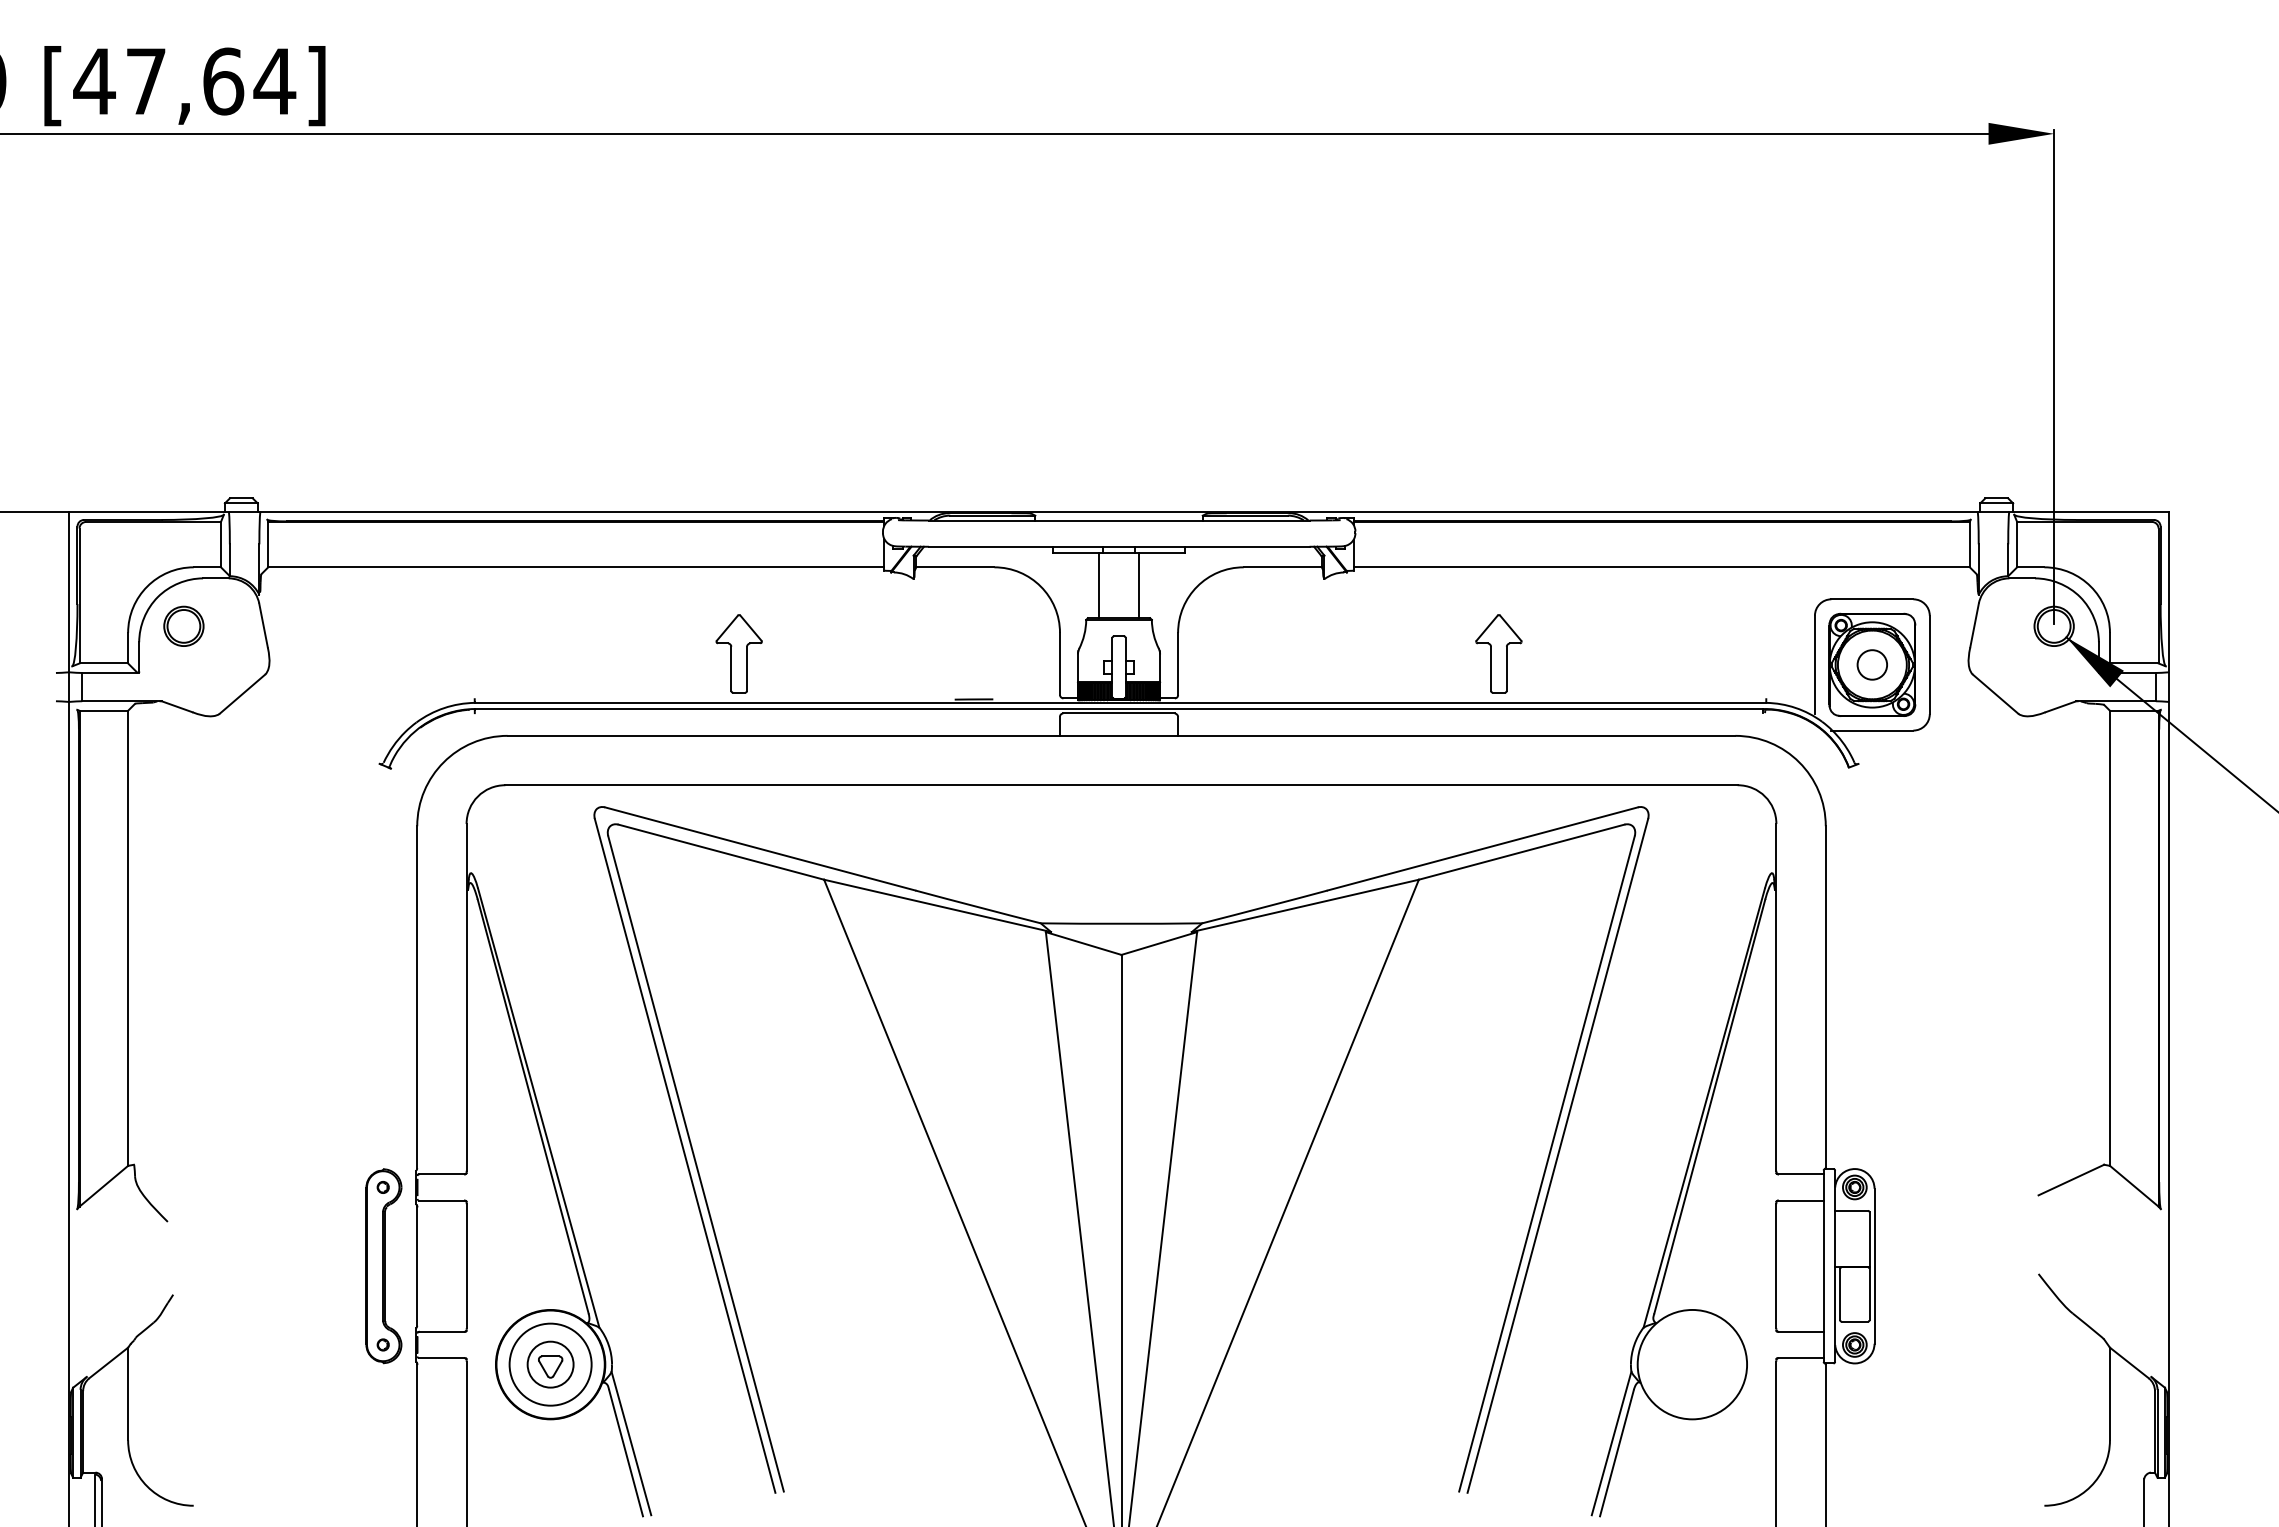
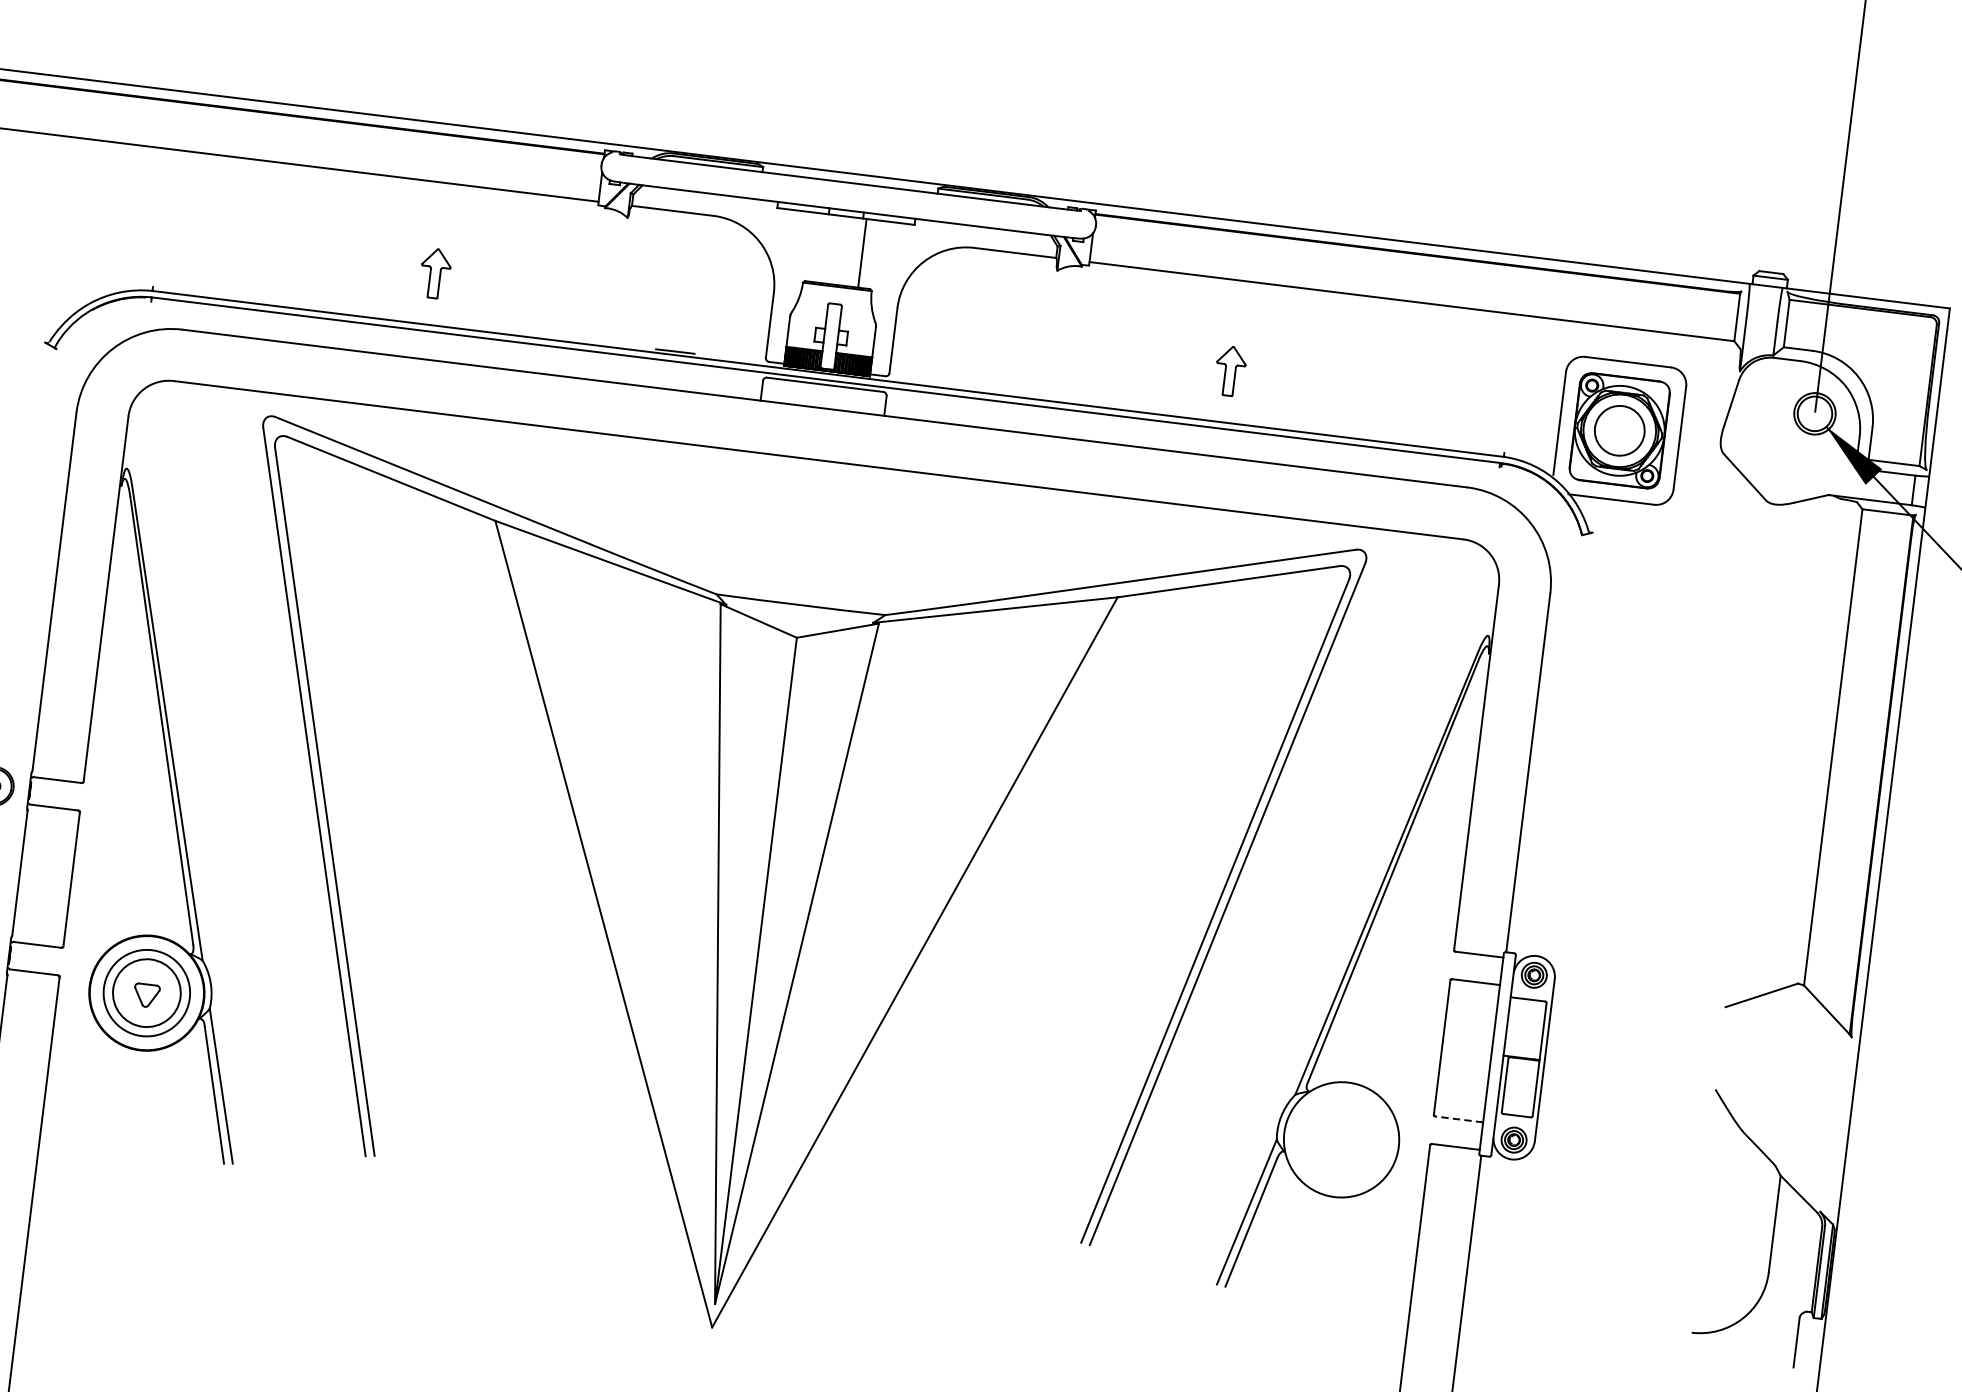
line: (1099, 585) -> (821, 248), removed
part: (738, 653) -> (434, 273), size x0.6
part: (1498, 653) -> (1230, 370), size x0.6
circle: (1872, 664) -> (1619, 430), size x1.6
line: (1801, 1331) -> (1459, 1119), solid -> dashed
circle: (550, 1364) -> (146, 992), size x1.4

